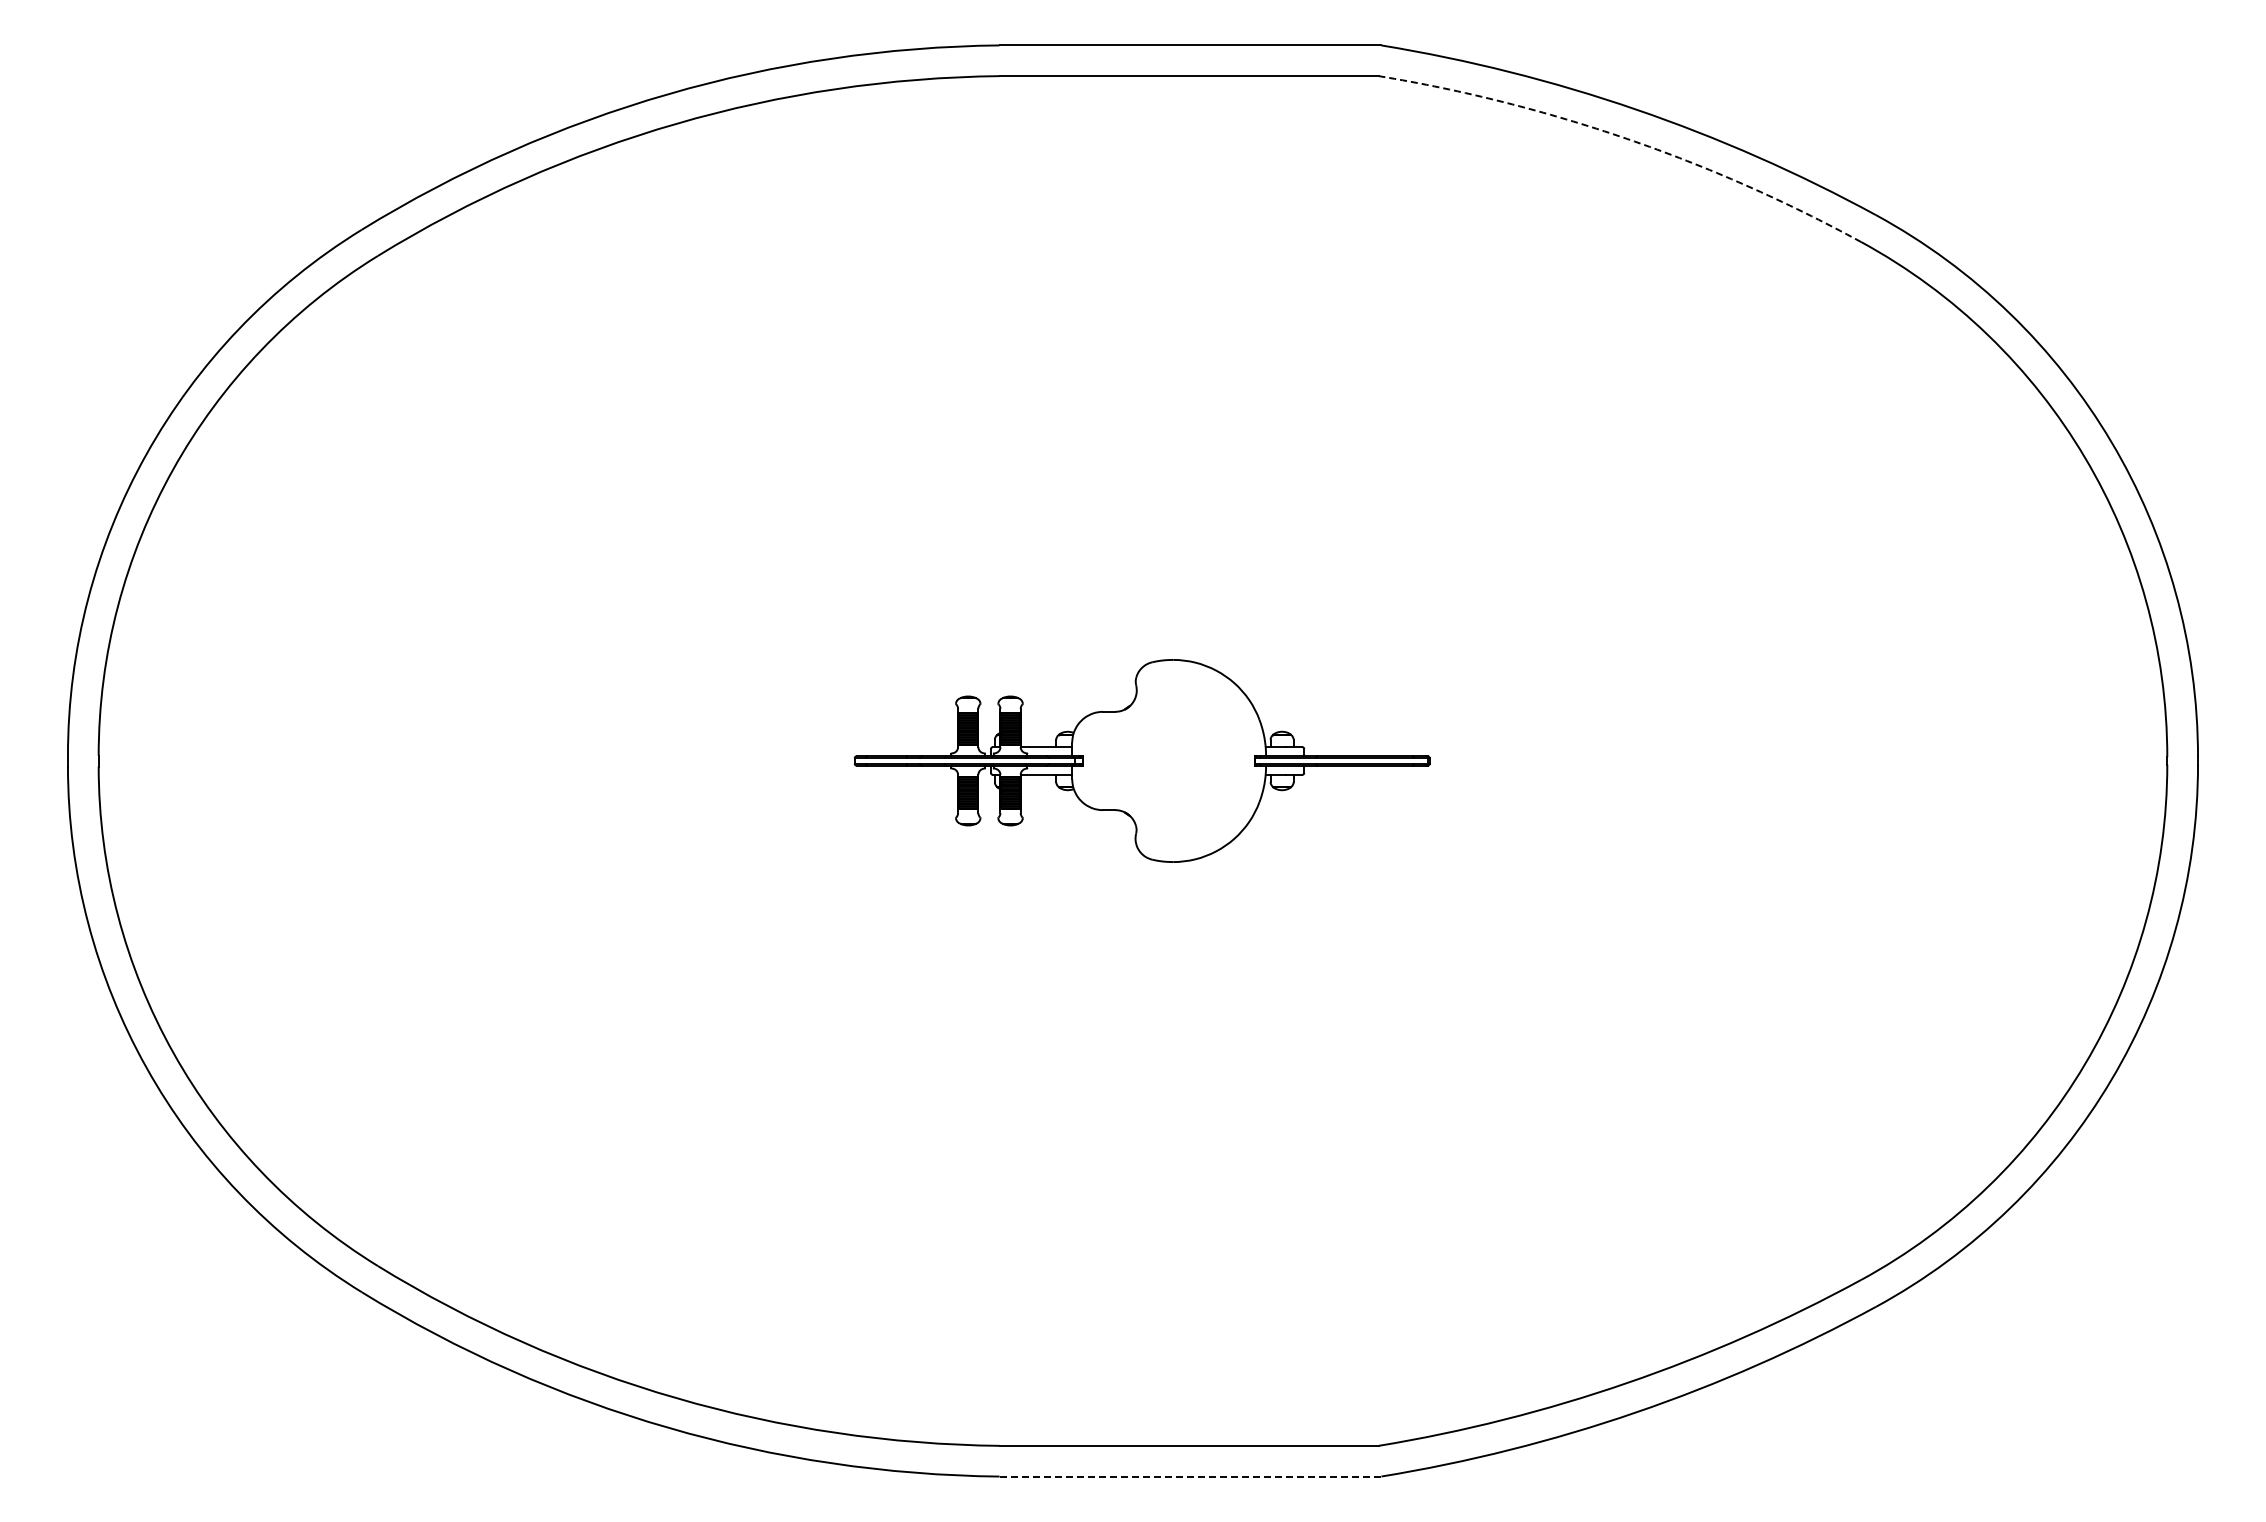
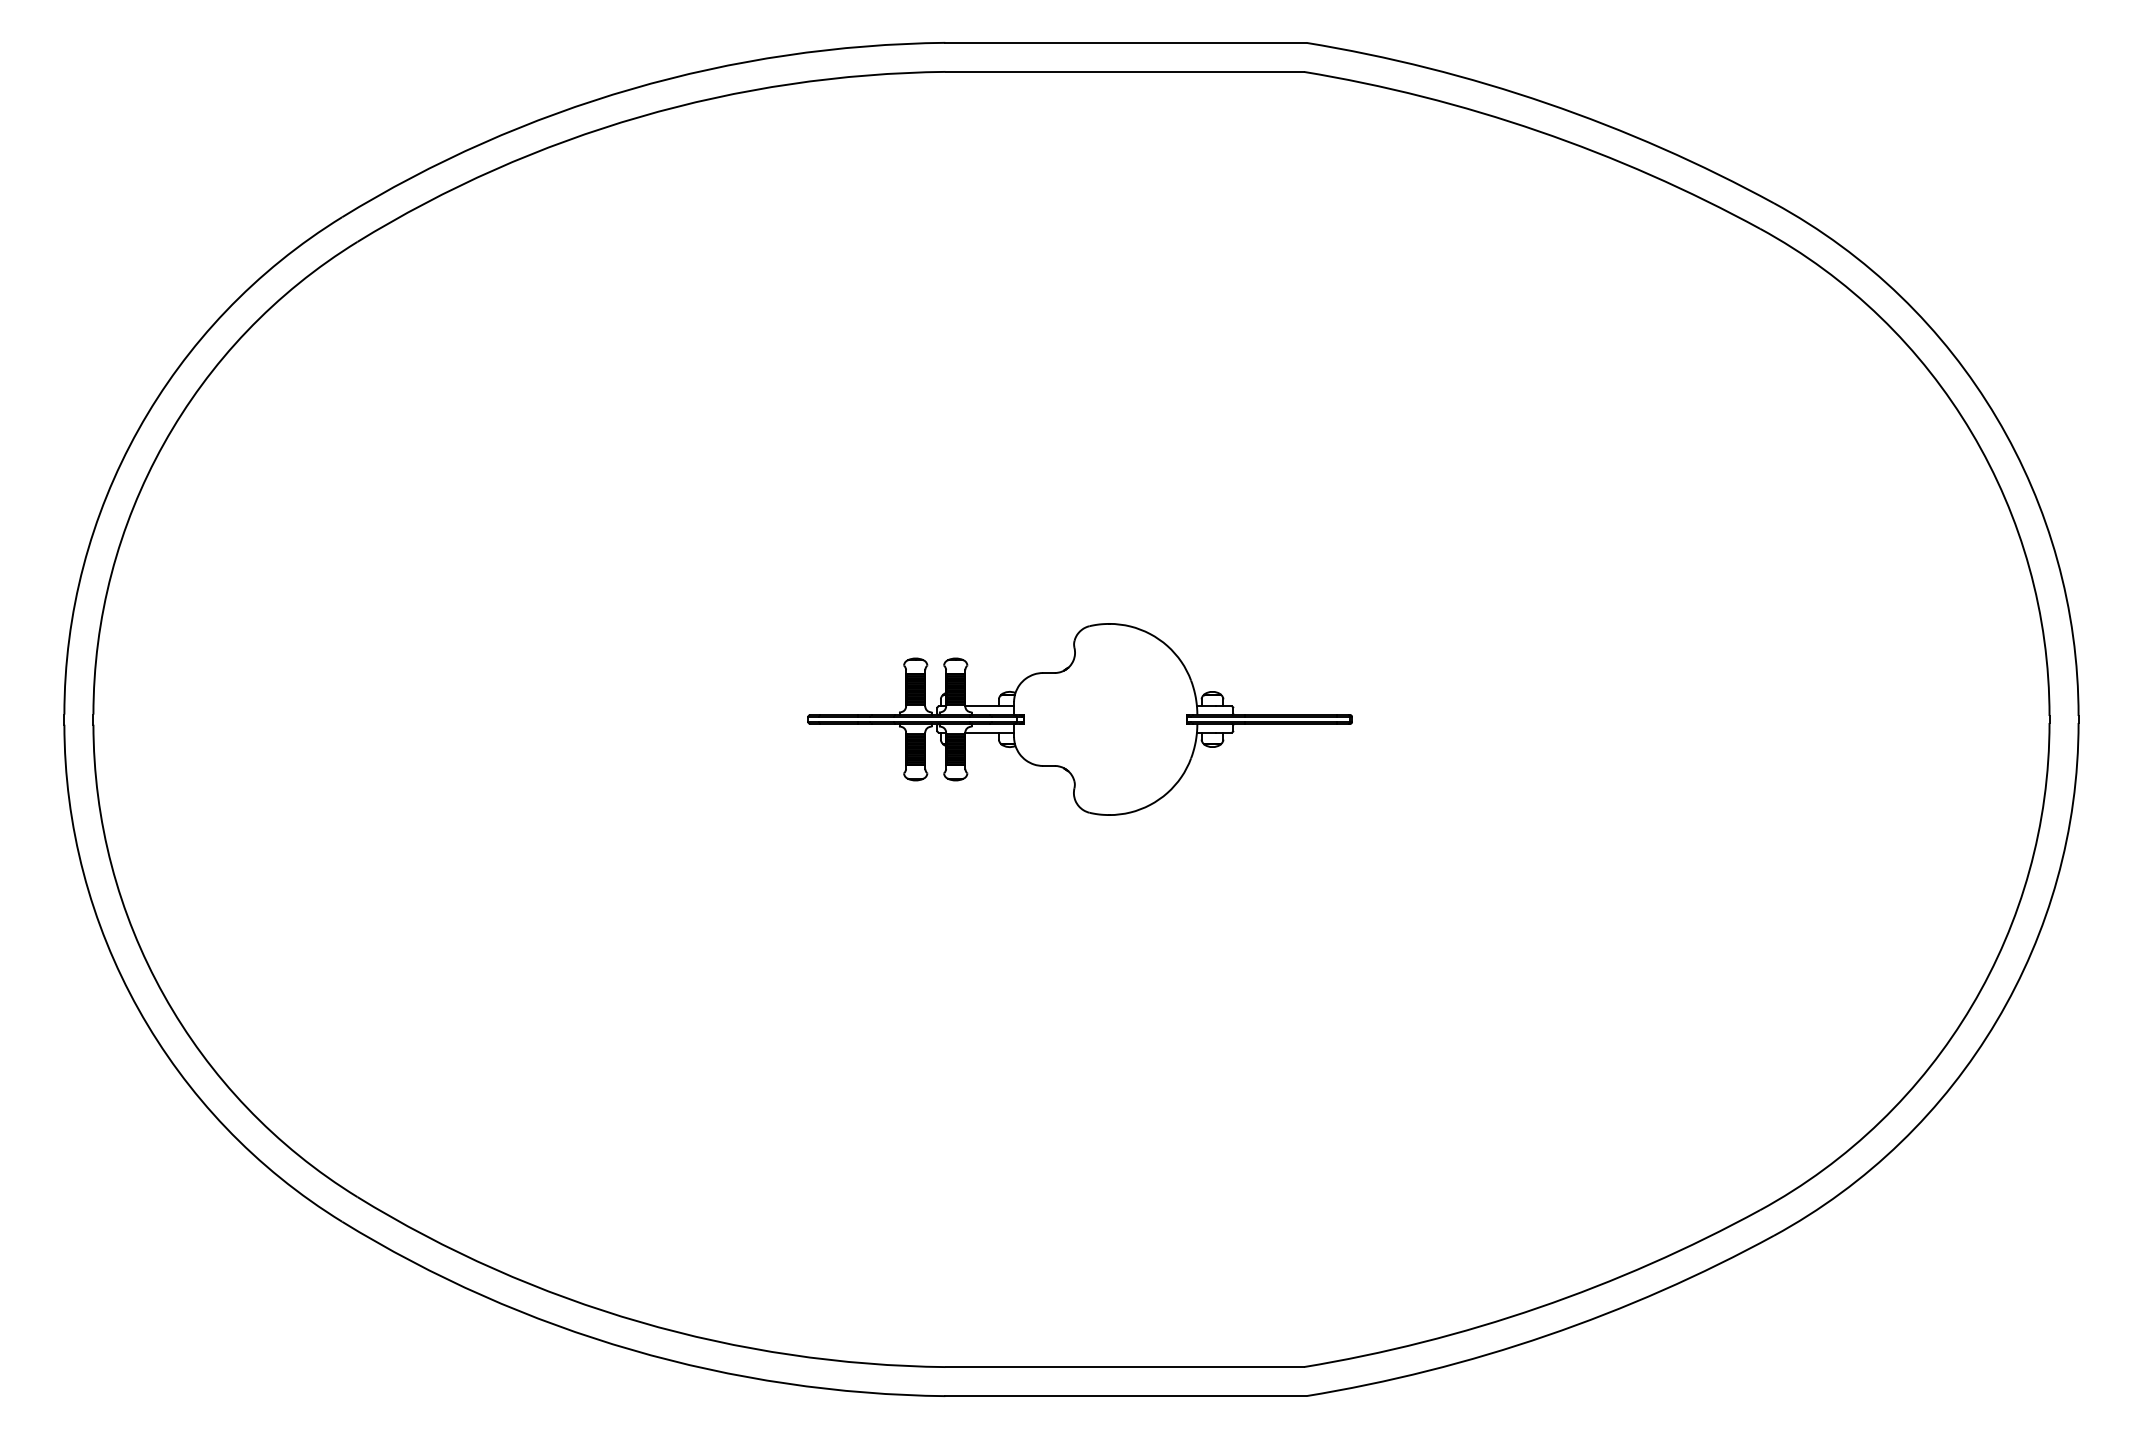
arc: (1627, 138) -> (1539, 130), dashed -> solid
line: (1190, 1476) -> (1125, 1396), dashed -> solid

